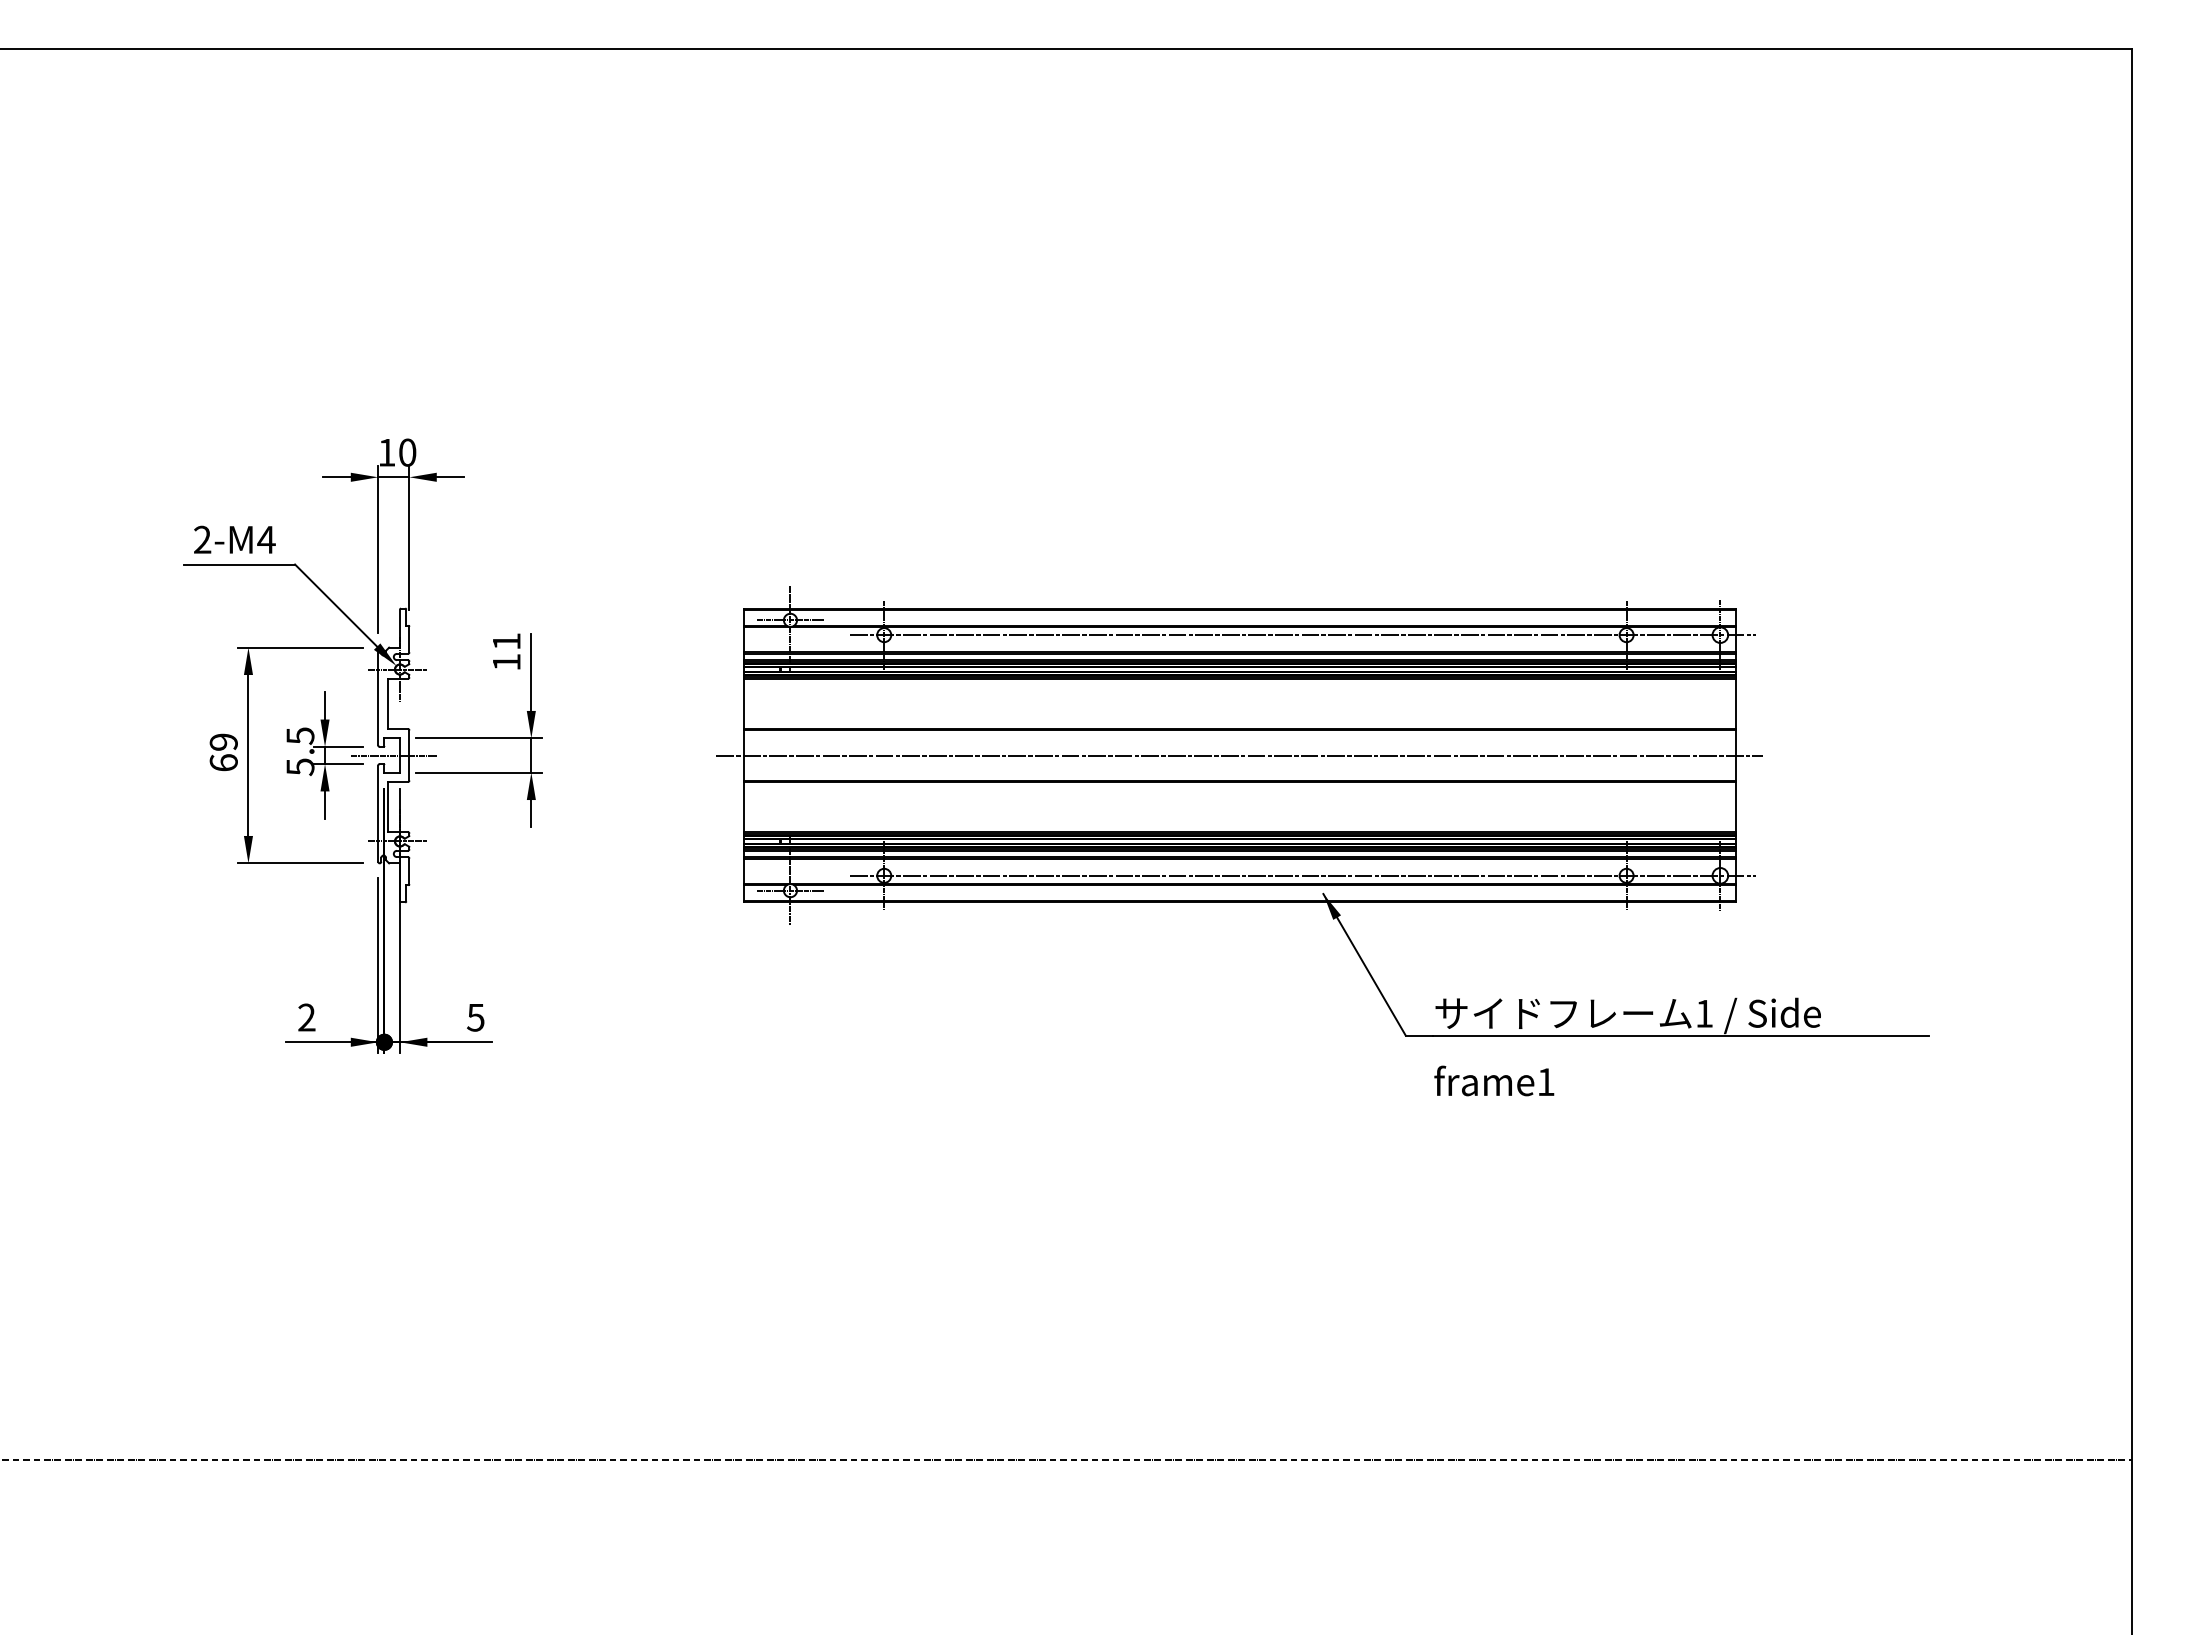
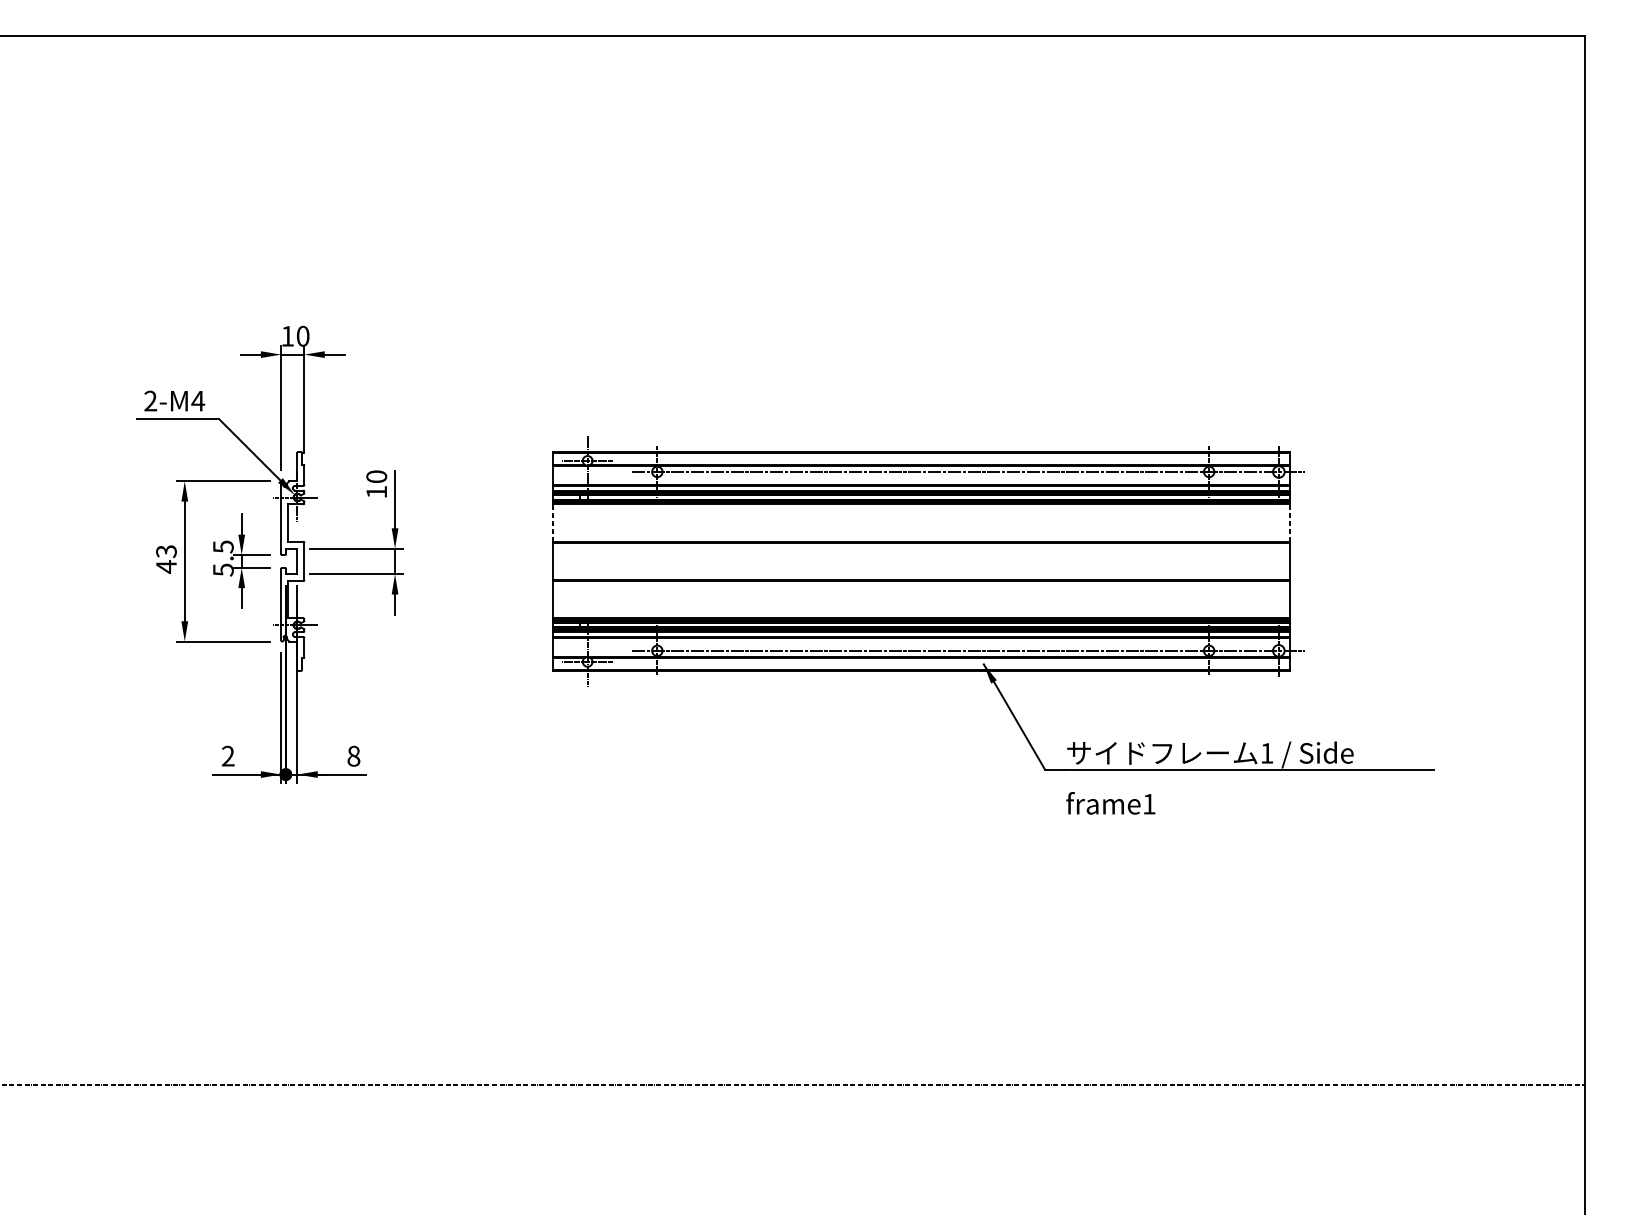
text: (506, 641) -> (376, 476), 11 -> 10
line: (743, 704) -> (552, 523), solid -> dashed
line: (1736, 704) -> (1290, 523), solid -> dashed
text: (223, 752) -> (166, 559), 69 -> 43
line: (393, 755) -> (292, 561), removed
line: (1239, 755) -> (921, 561), removed
text: (475, 1017) -> (353, 756), 5 -> 8

